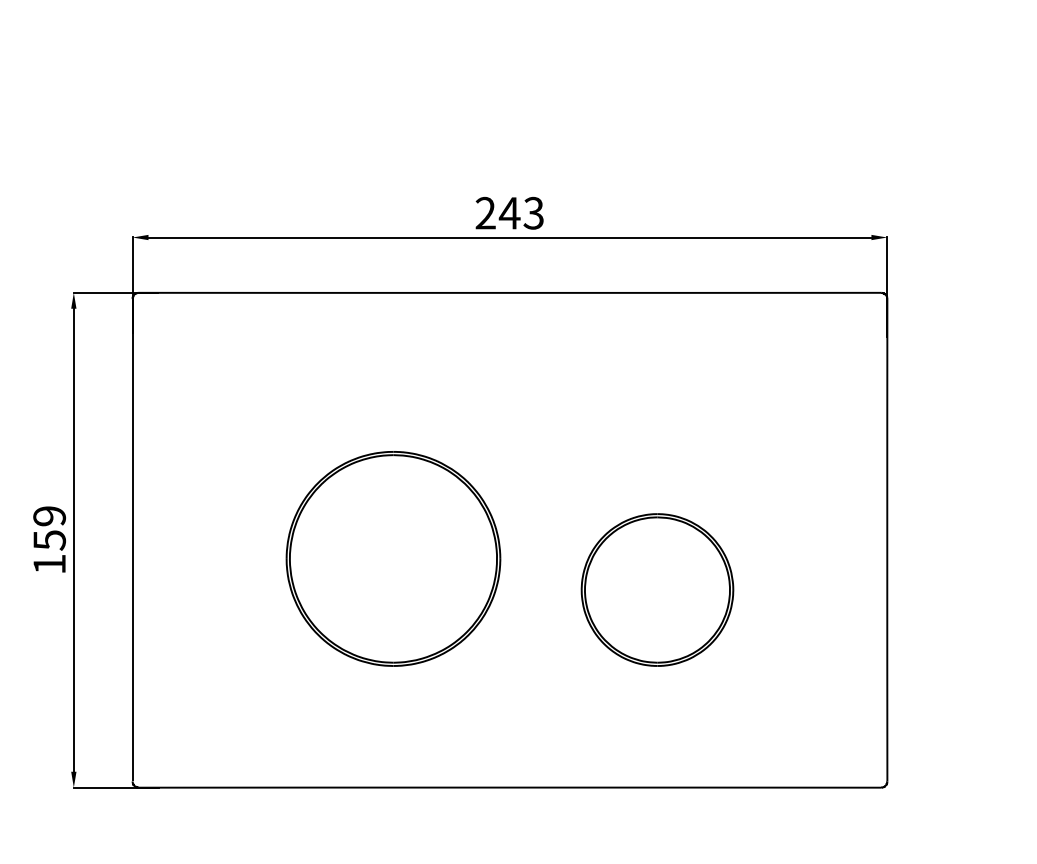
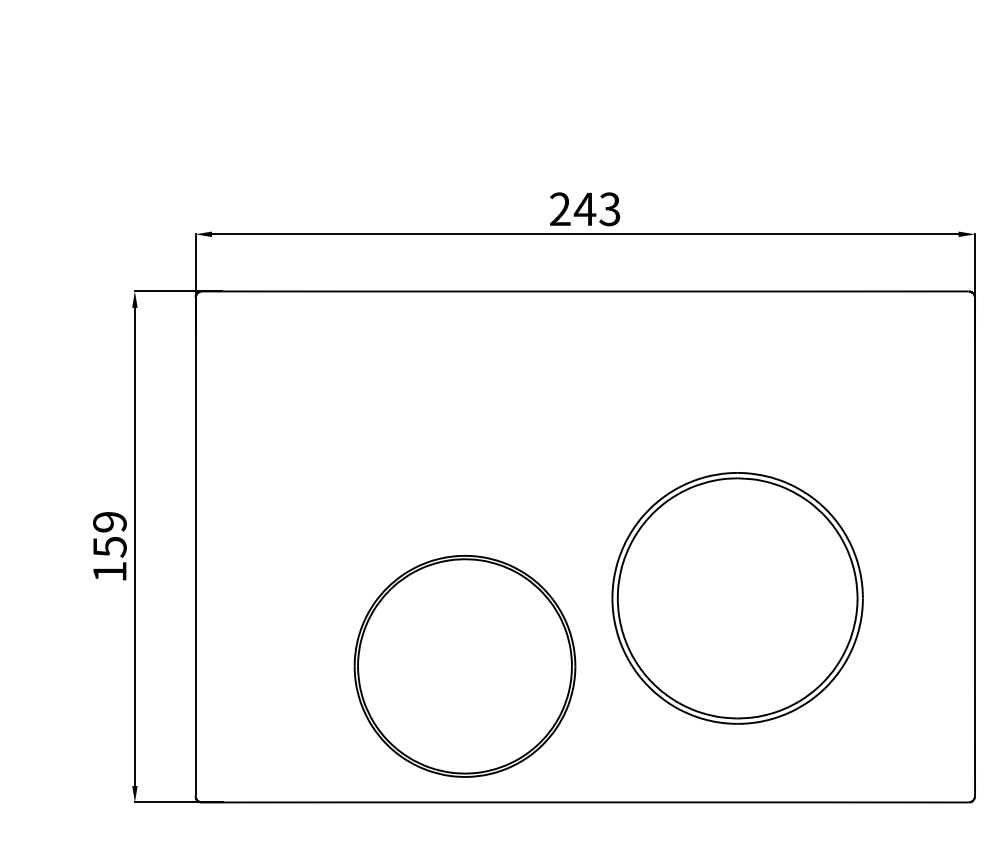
part: (393, 558) -> (465, 665), moved
part: (657, 589) -> (737, 597), size x1.6

